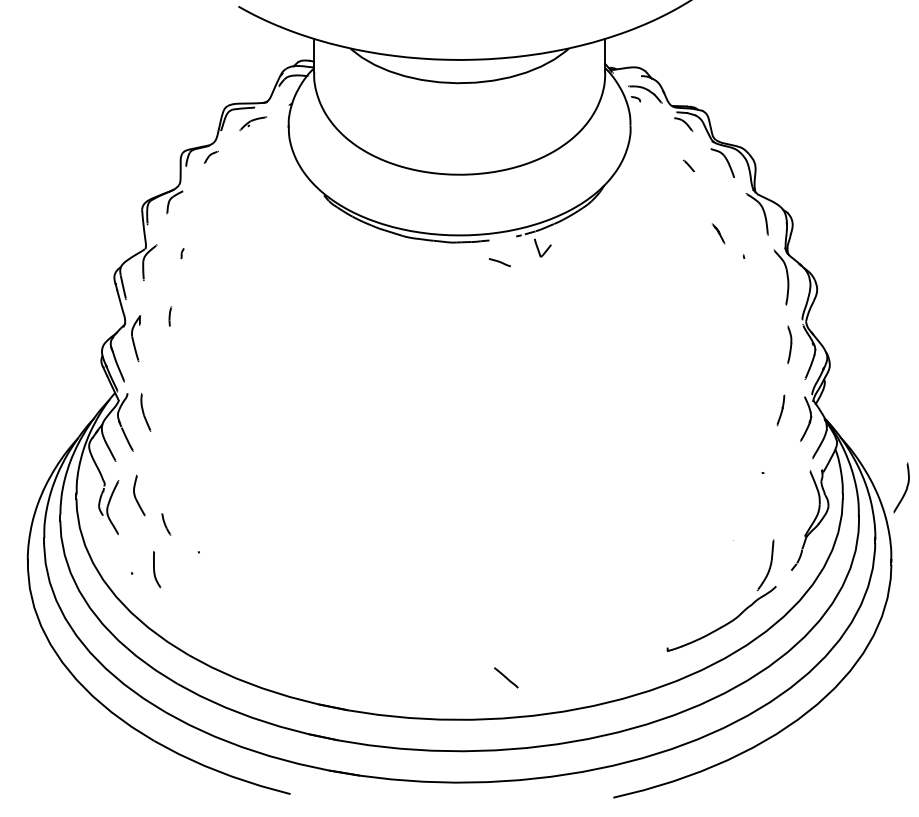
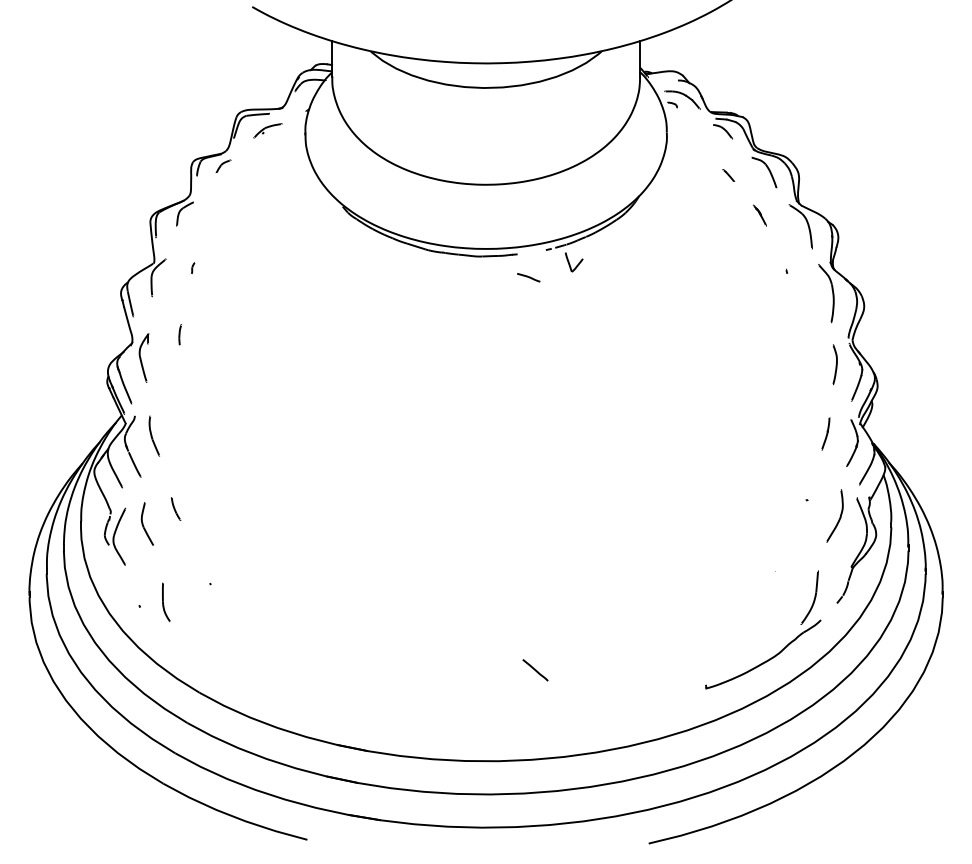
part: (718, 233) -> (759, 215), moved
part: (901, 487) -> (834, 515), moved
part: (166, 524) -> (176, 509), moved
line: (506, 677) -> (535, 669), moved

